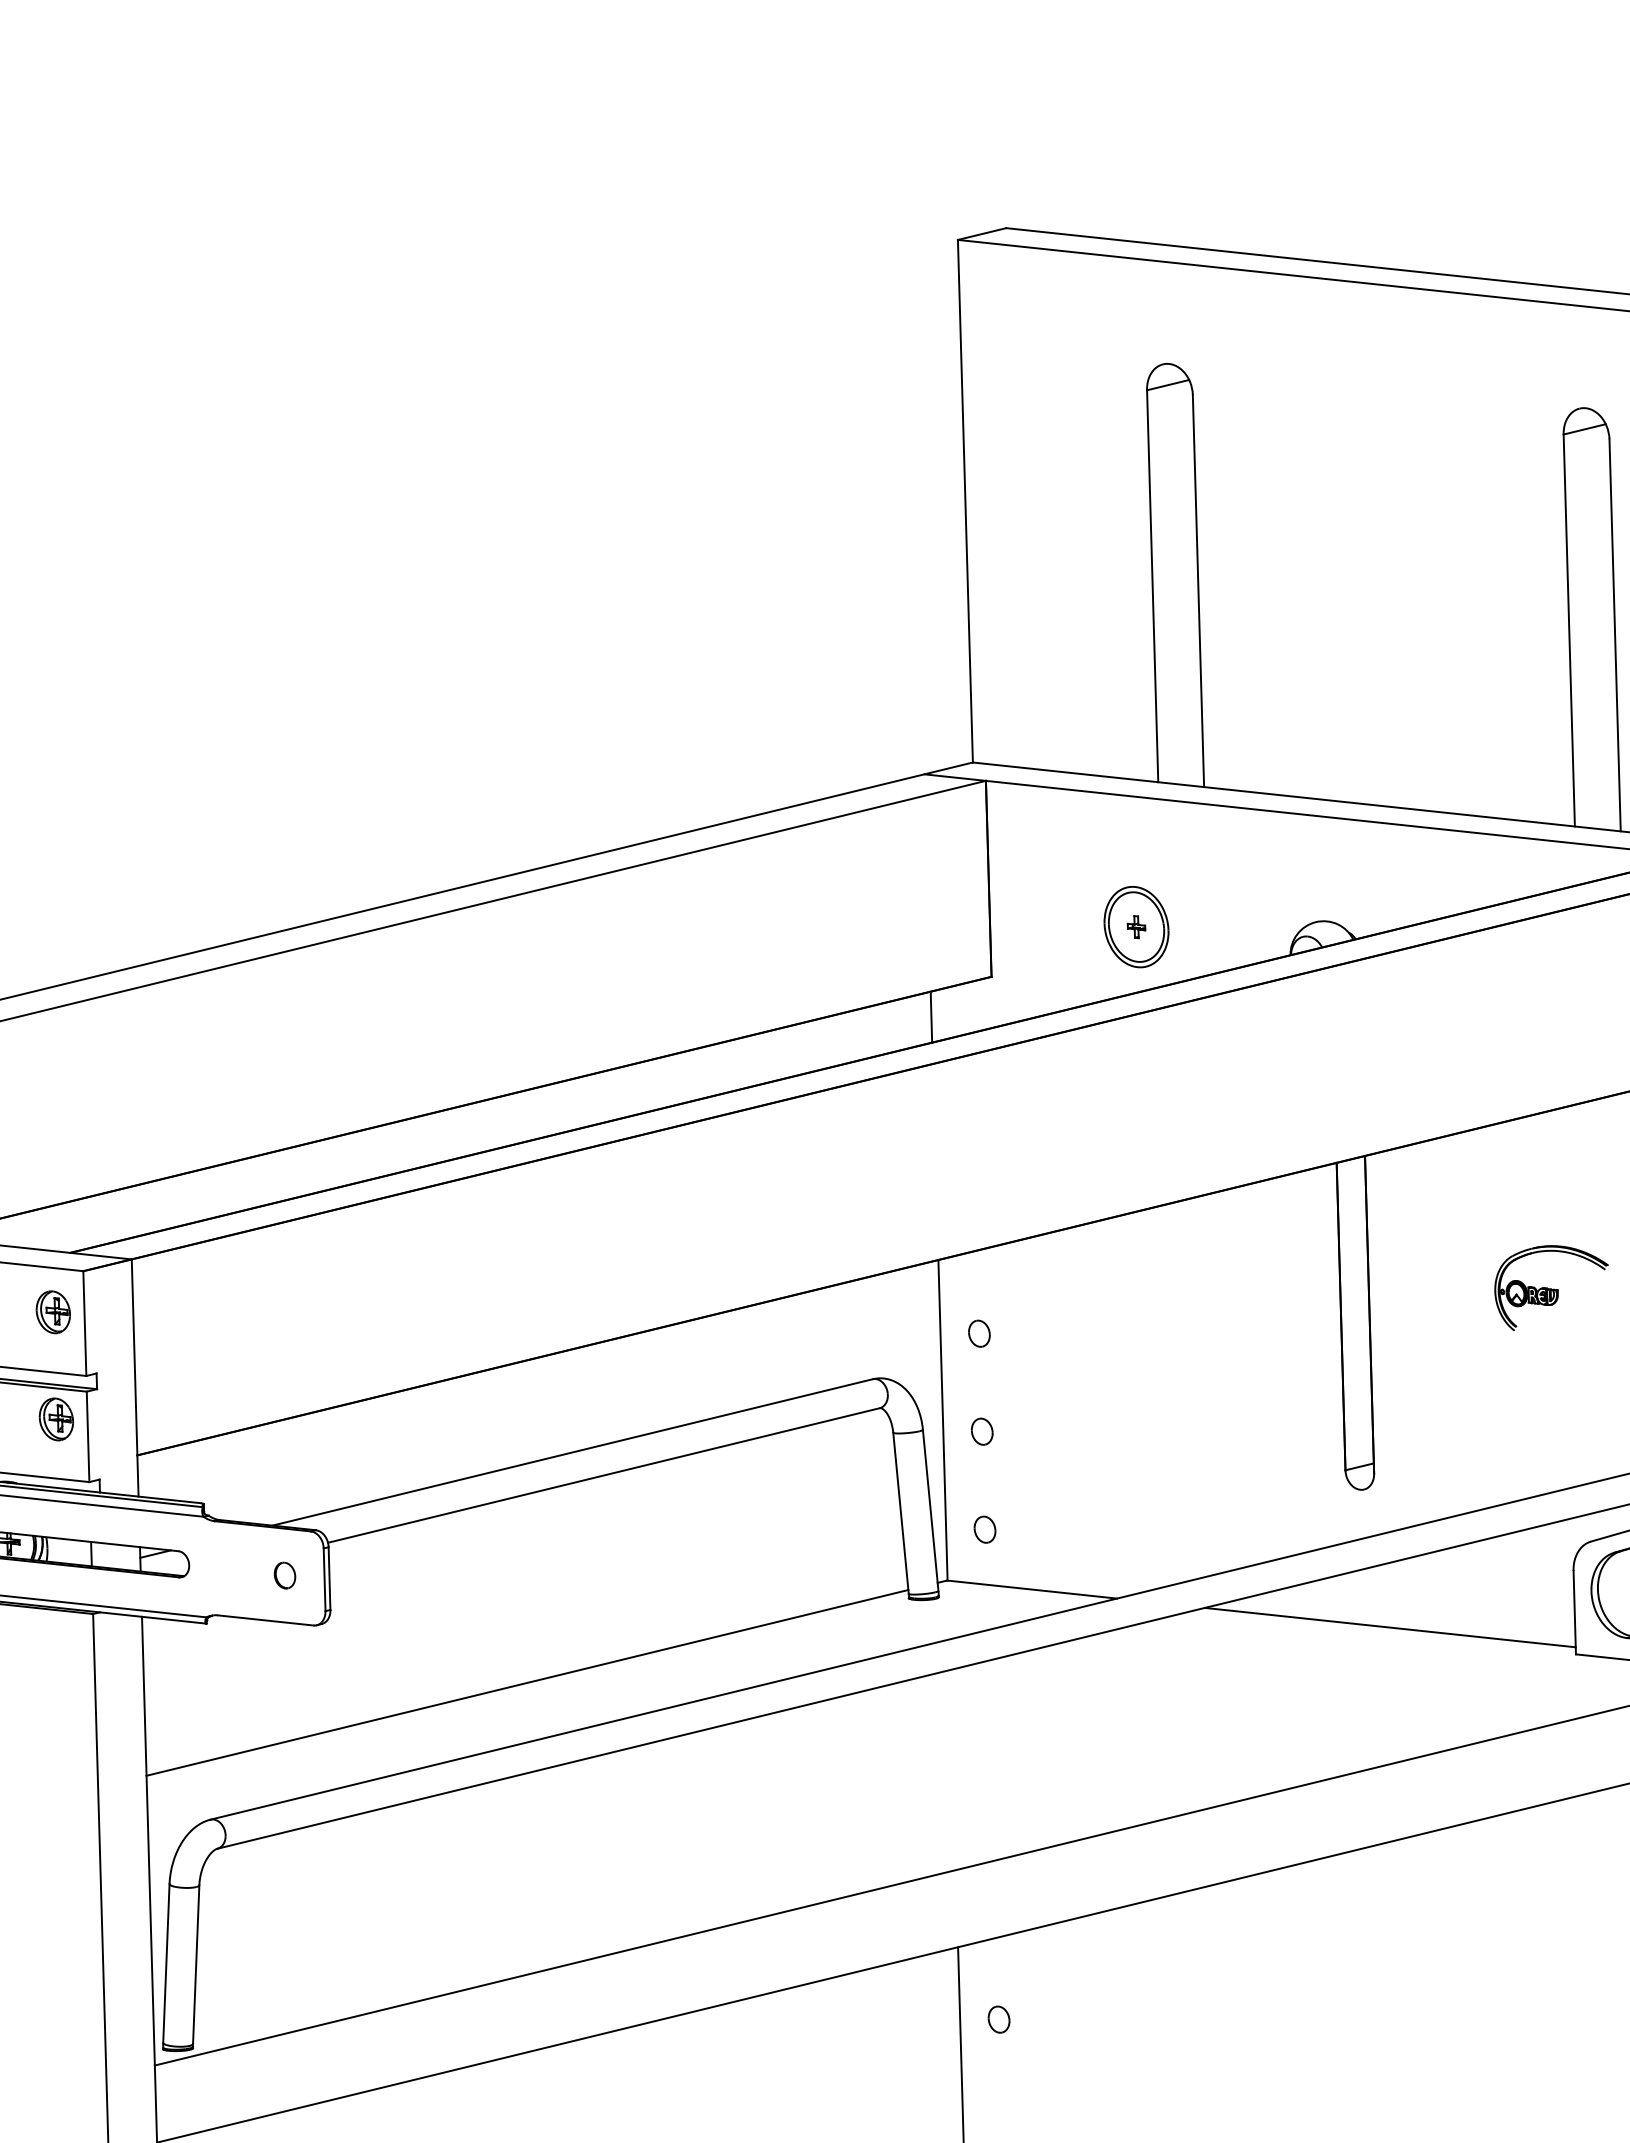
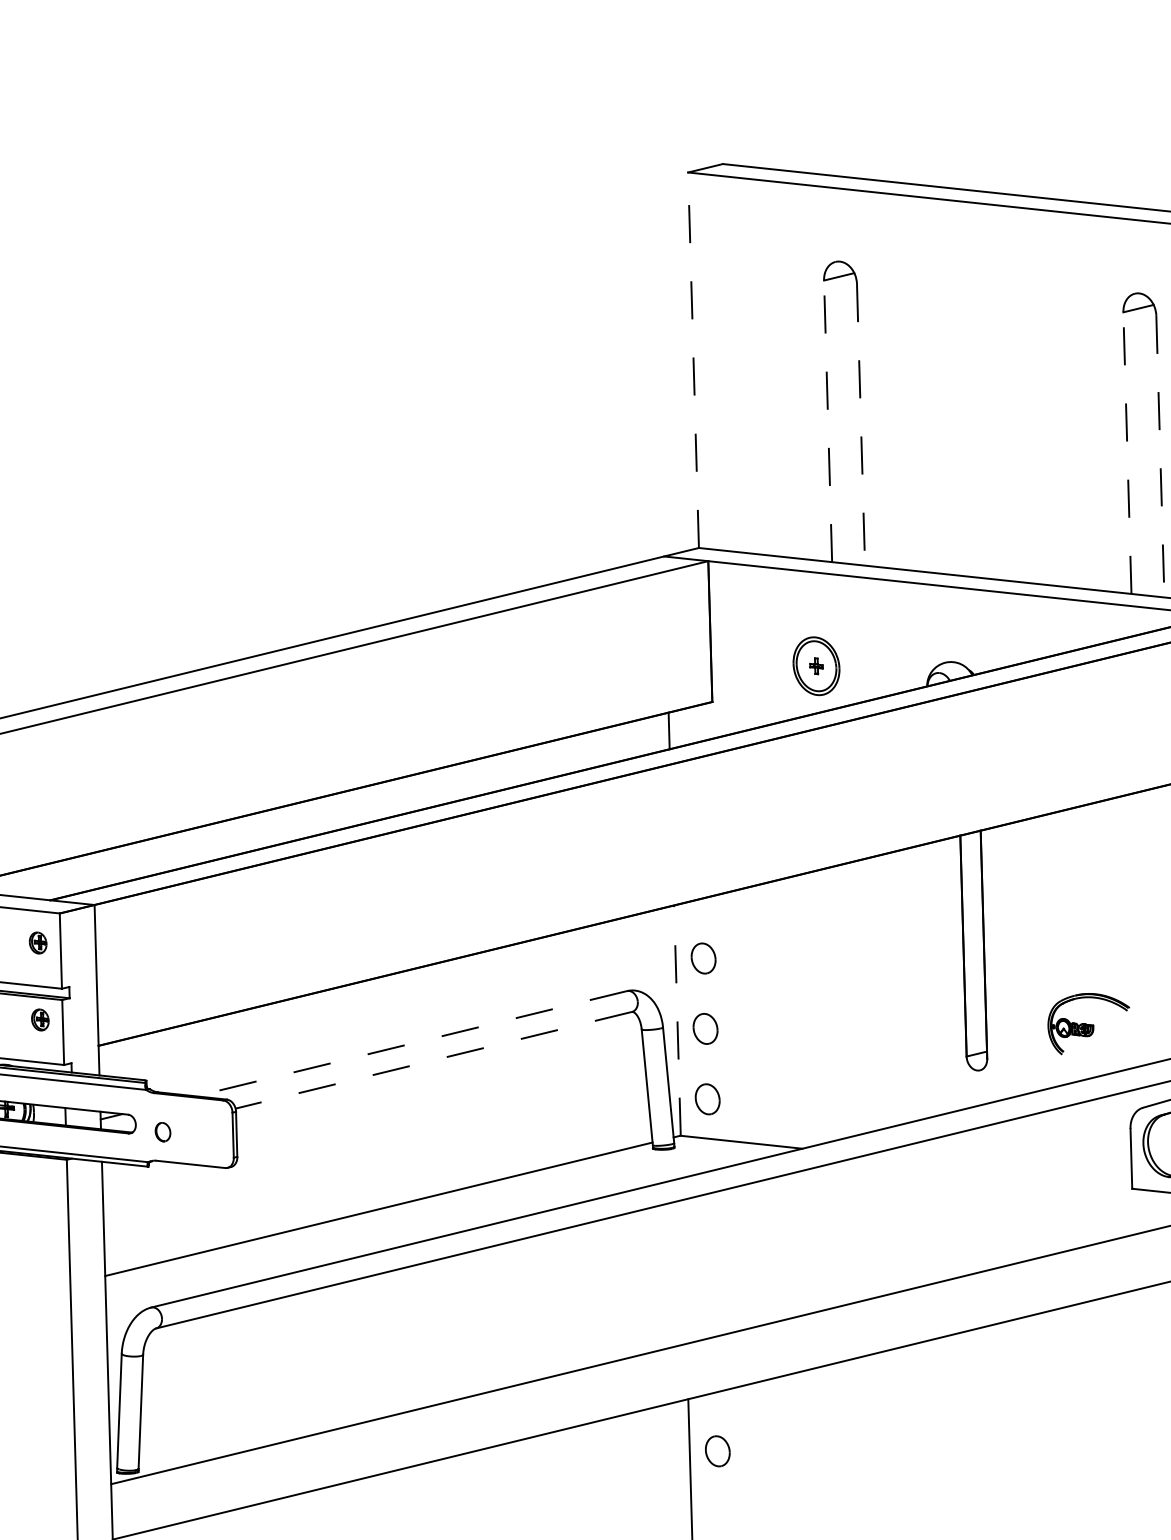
line: (965, 500) -> (693, 359), solid -> dashed
line: (1152, 585) -> (827, 420), solid -> dashed
line: (1198, 591) -> (861, 425), solid -> dashed
line: (1569, 630) -> (1127, 453), solid -> dashed
line: (1615, 635) -> (1160, 456), solid -> dashed
part: (1551, 1288) -> (1088, 1024), moved
part: (52, 1312) -> (37, 943), size x0.7
part: (979, 1333) -> (703, 958), size x1.6
part: (55, 1419) -> (39, 1020), size x0.7
line: (942, 1419) -> (677, 1020), solid -> dashed
part: (982, 1431) -> (705, 1028), size x1.6
line: (572, 1452) -> (411, 1043), solid -> dashed
line: (603, 1475) -> (433, 1060), solid -> dashed
part: (984, 1529) -> (707, 1099), size x1.6
part: (284, 1575) -> (162, 1132), moved
line: (1389, 1627) -> (998, 1169), removed
part: (998, 2019) -> (717, 1451), size x1.6

